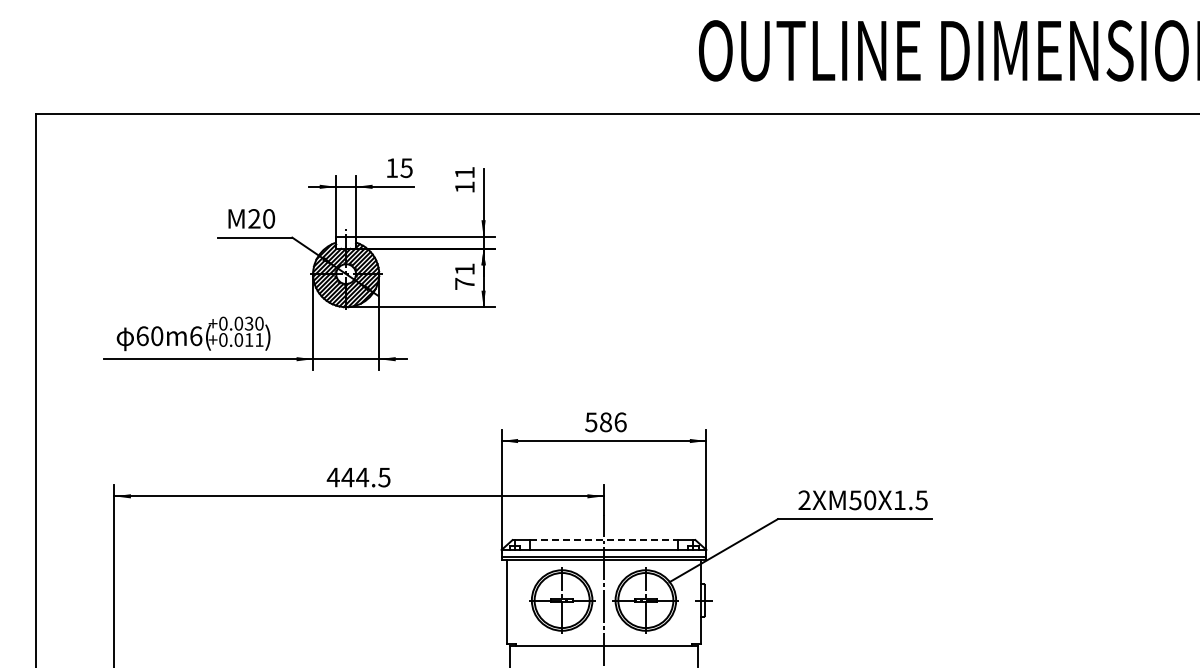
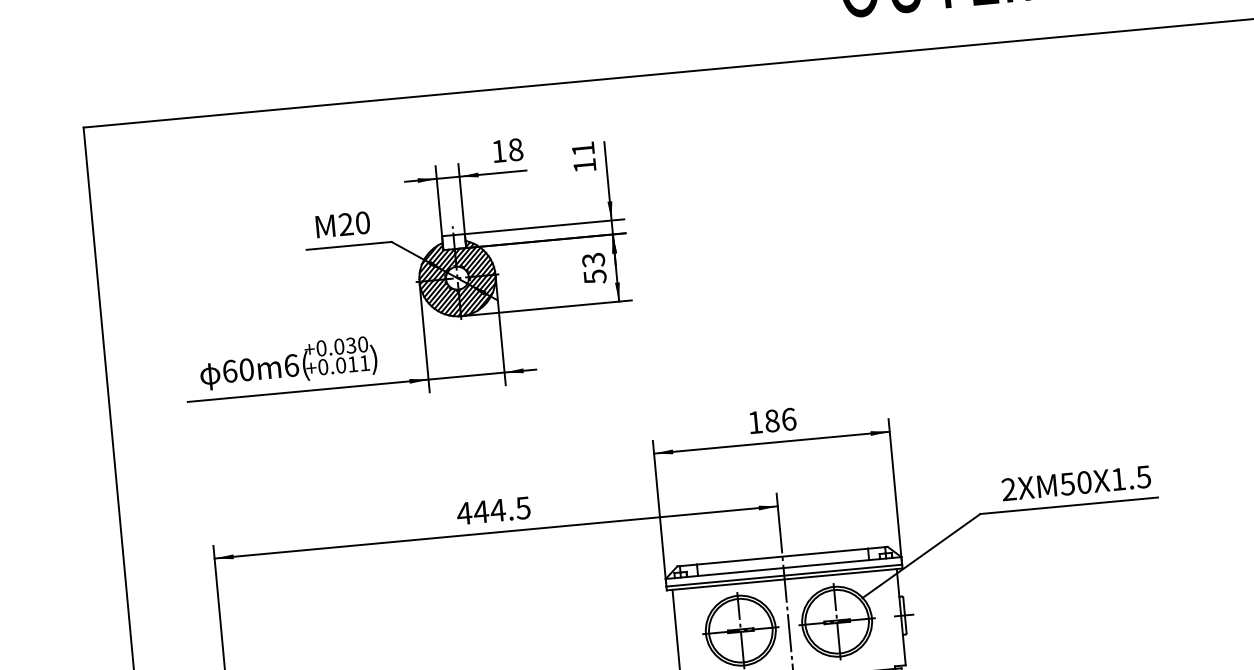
text: (406, 167) -> (515, 149), 15 -> 18
text: (464, 276) -> (593, 268), 71 -> 53
text: (591, 422) -> (755, 422), 586 -> 186
line: (604, 540) -> (783, 557), dashed -> solid

